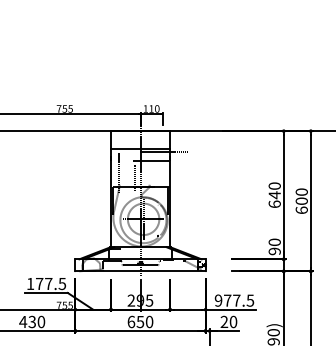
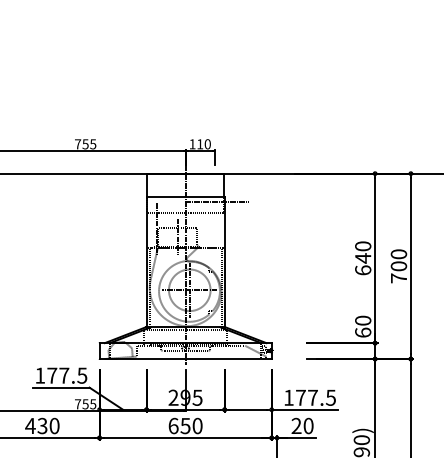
text: (301, 209) -> (398, 277), 600 -> 700
text: (274, 251) -> (362, 332), 90 -> 60
text: (218, 300) -> (288, 397), 977.5 -> 177.5

